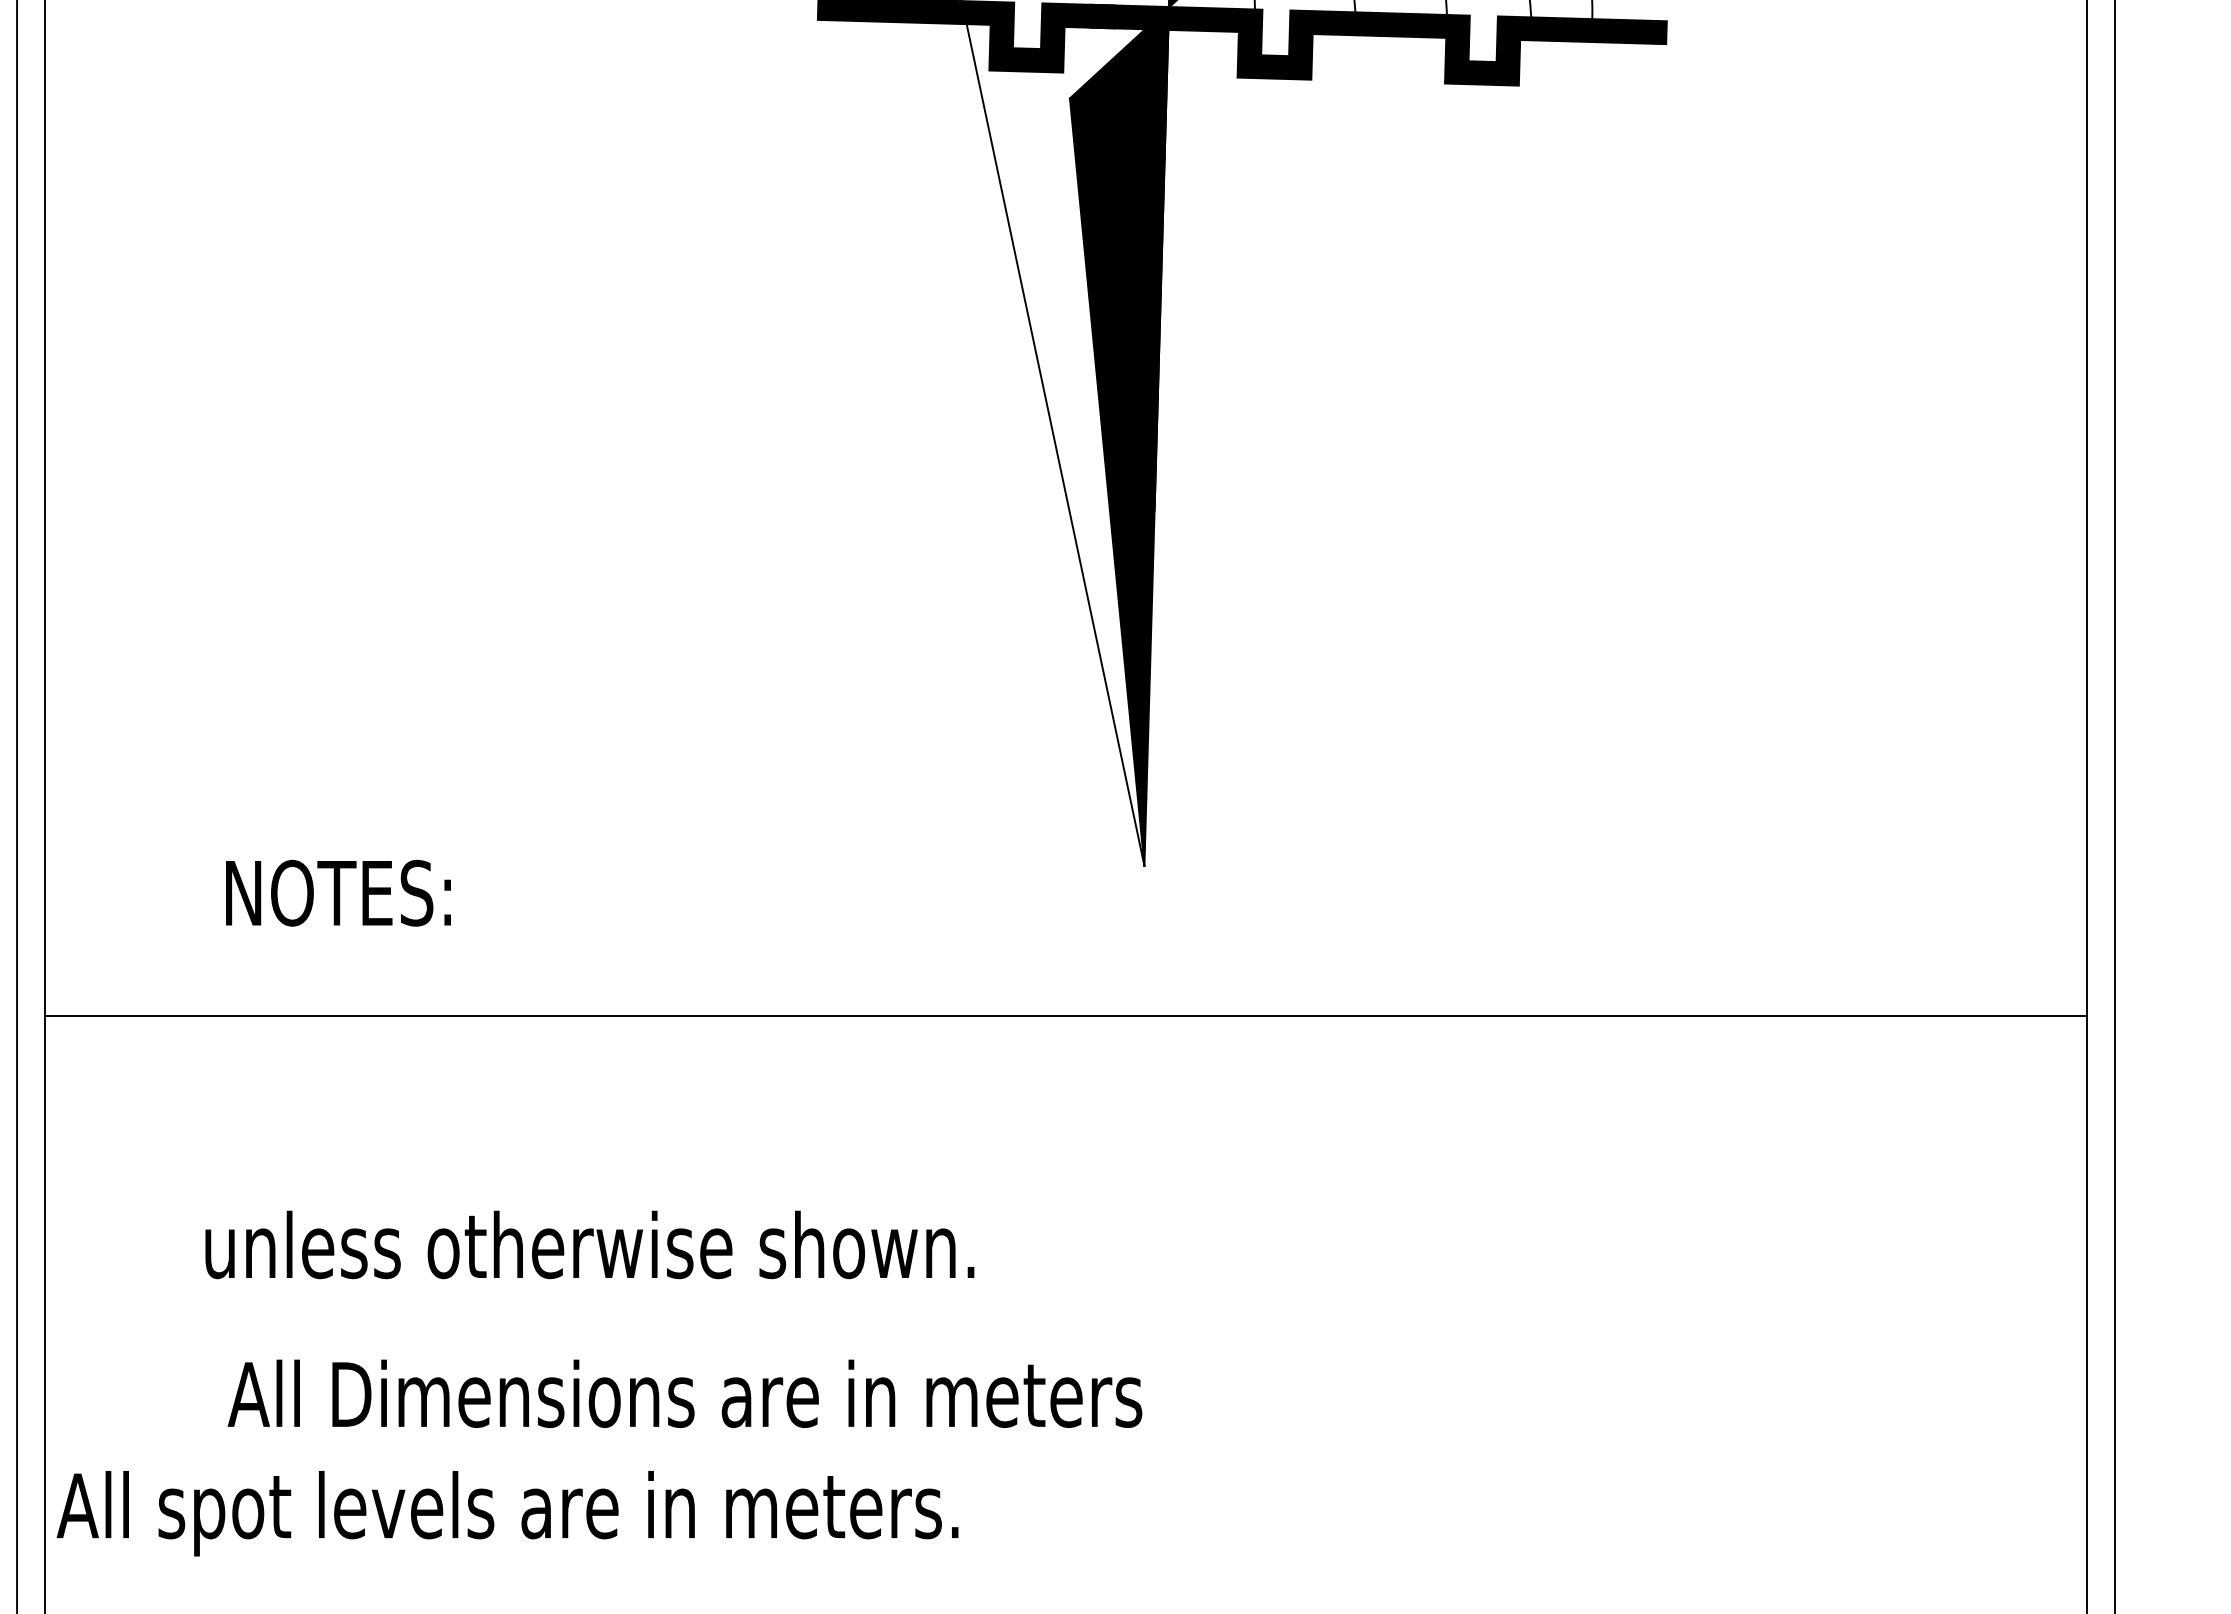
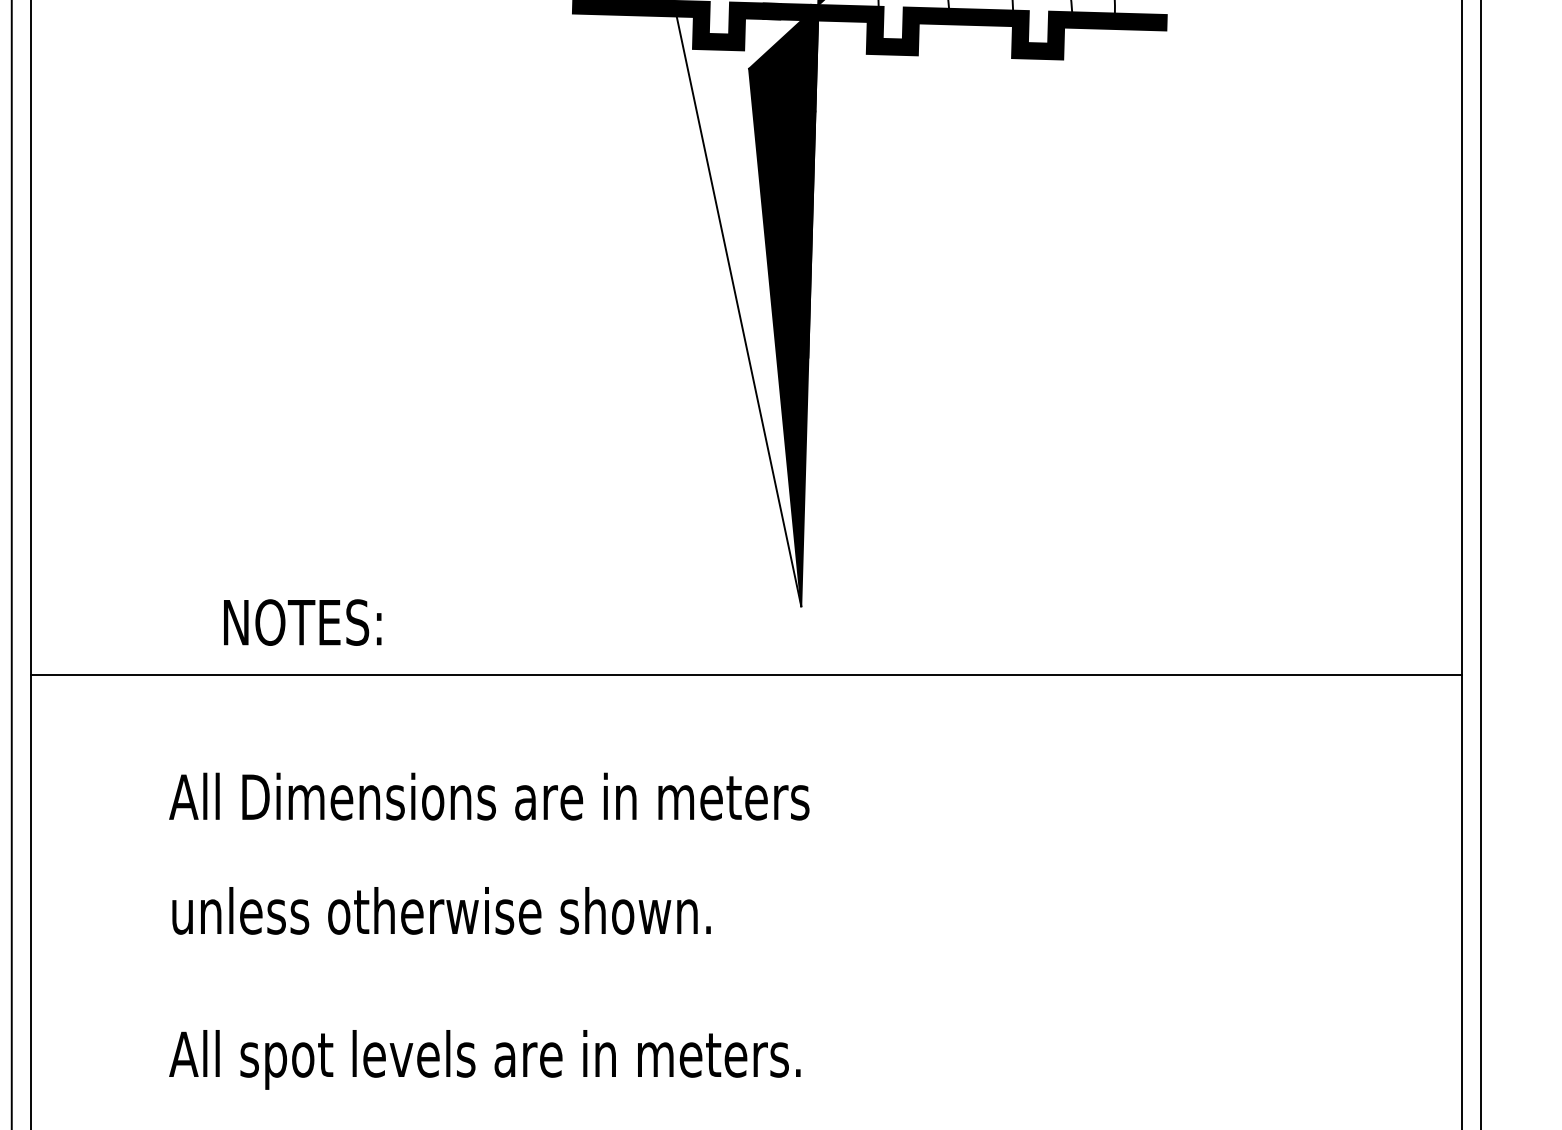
text: (338, 892) -> (302, 622), moved
line: (1065, 1016) -> (745, 675), moved
text: (589, 1244) -> (441, 910), moved
text: (684, 1393) -> (488, 796), moved
text: (507, 1513) -> (484, 1059), moved

